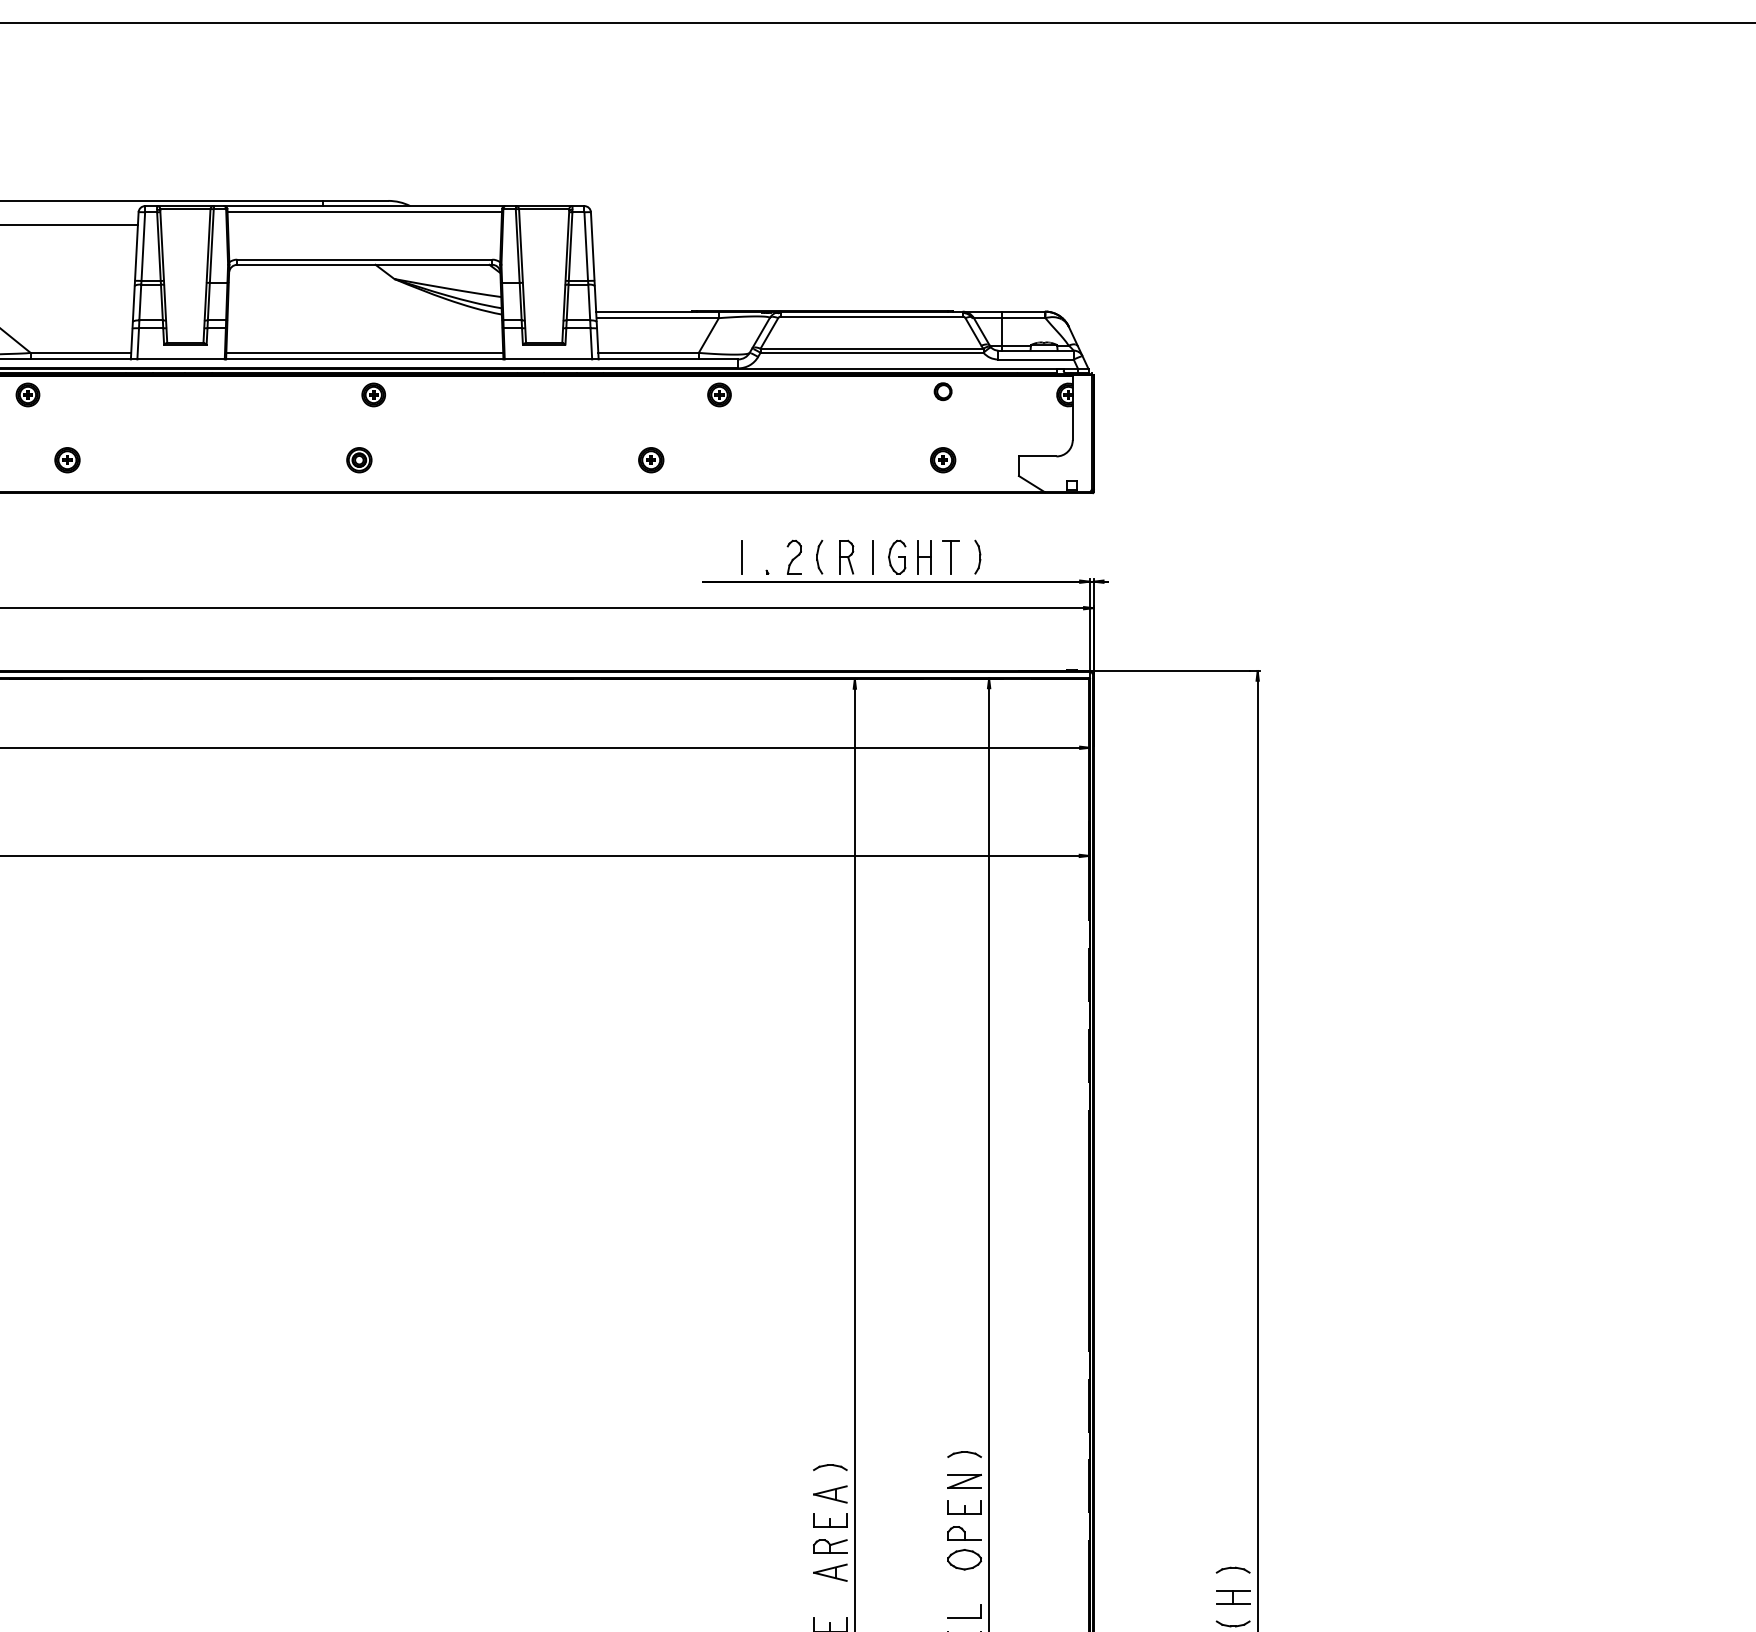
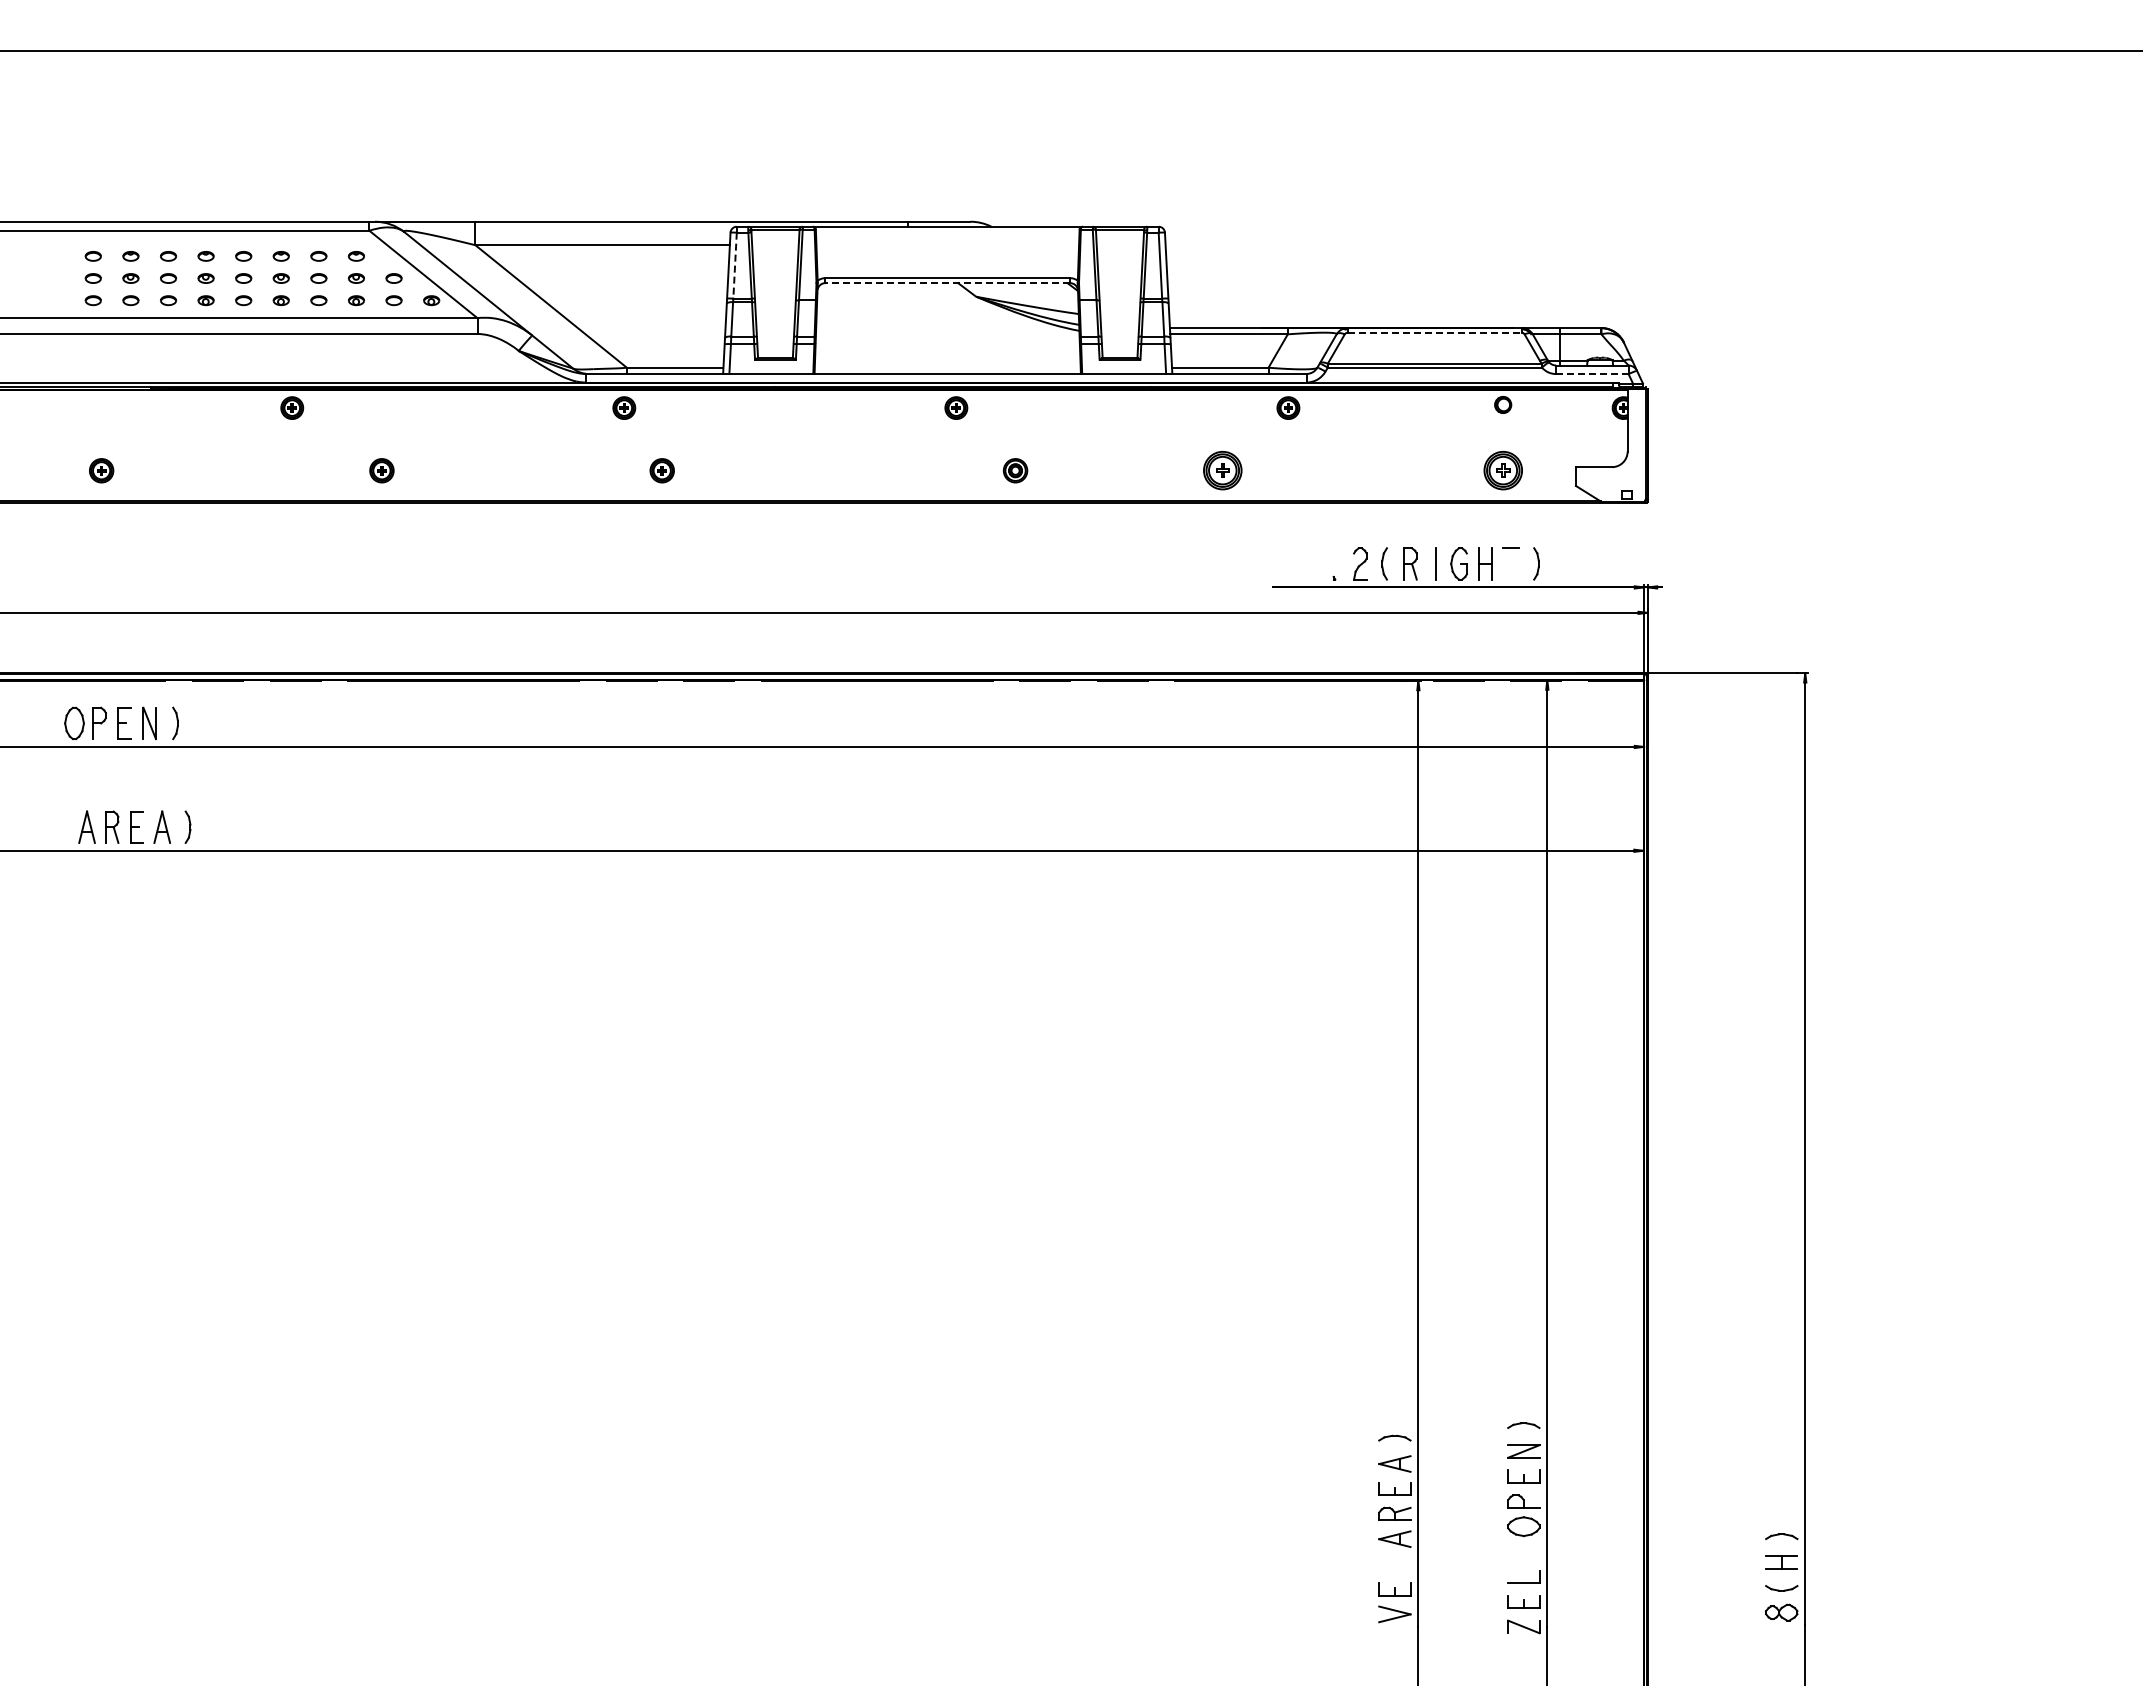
line: (364, 212) -> (947, 232), removed
line: (143, 247) -> (735, 266), solid -> dashed
line: (364, 265) -> (947, 283), solid -> dashed
line: (872, 316) -> (1435, 332), solid -> dashed
line: (364, 352) -> (947, 367), removed
line: (1035, 359) -> (1591, 374), solid -> dashed
part: (359, 459) -> (1015, 470), moved
part: (650, 459) -> (1222, 470), size x1.6
part: (942, 459) -> (1502, 470), size x1.6
line: (742, 556) -> (1310, 563), removed
line: (950, 556) -> (1510, 563), removed

